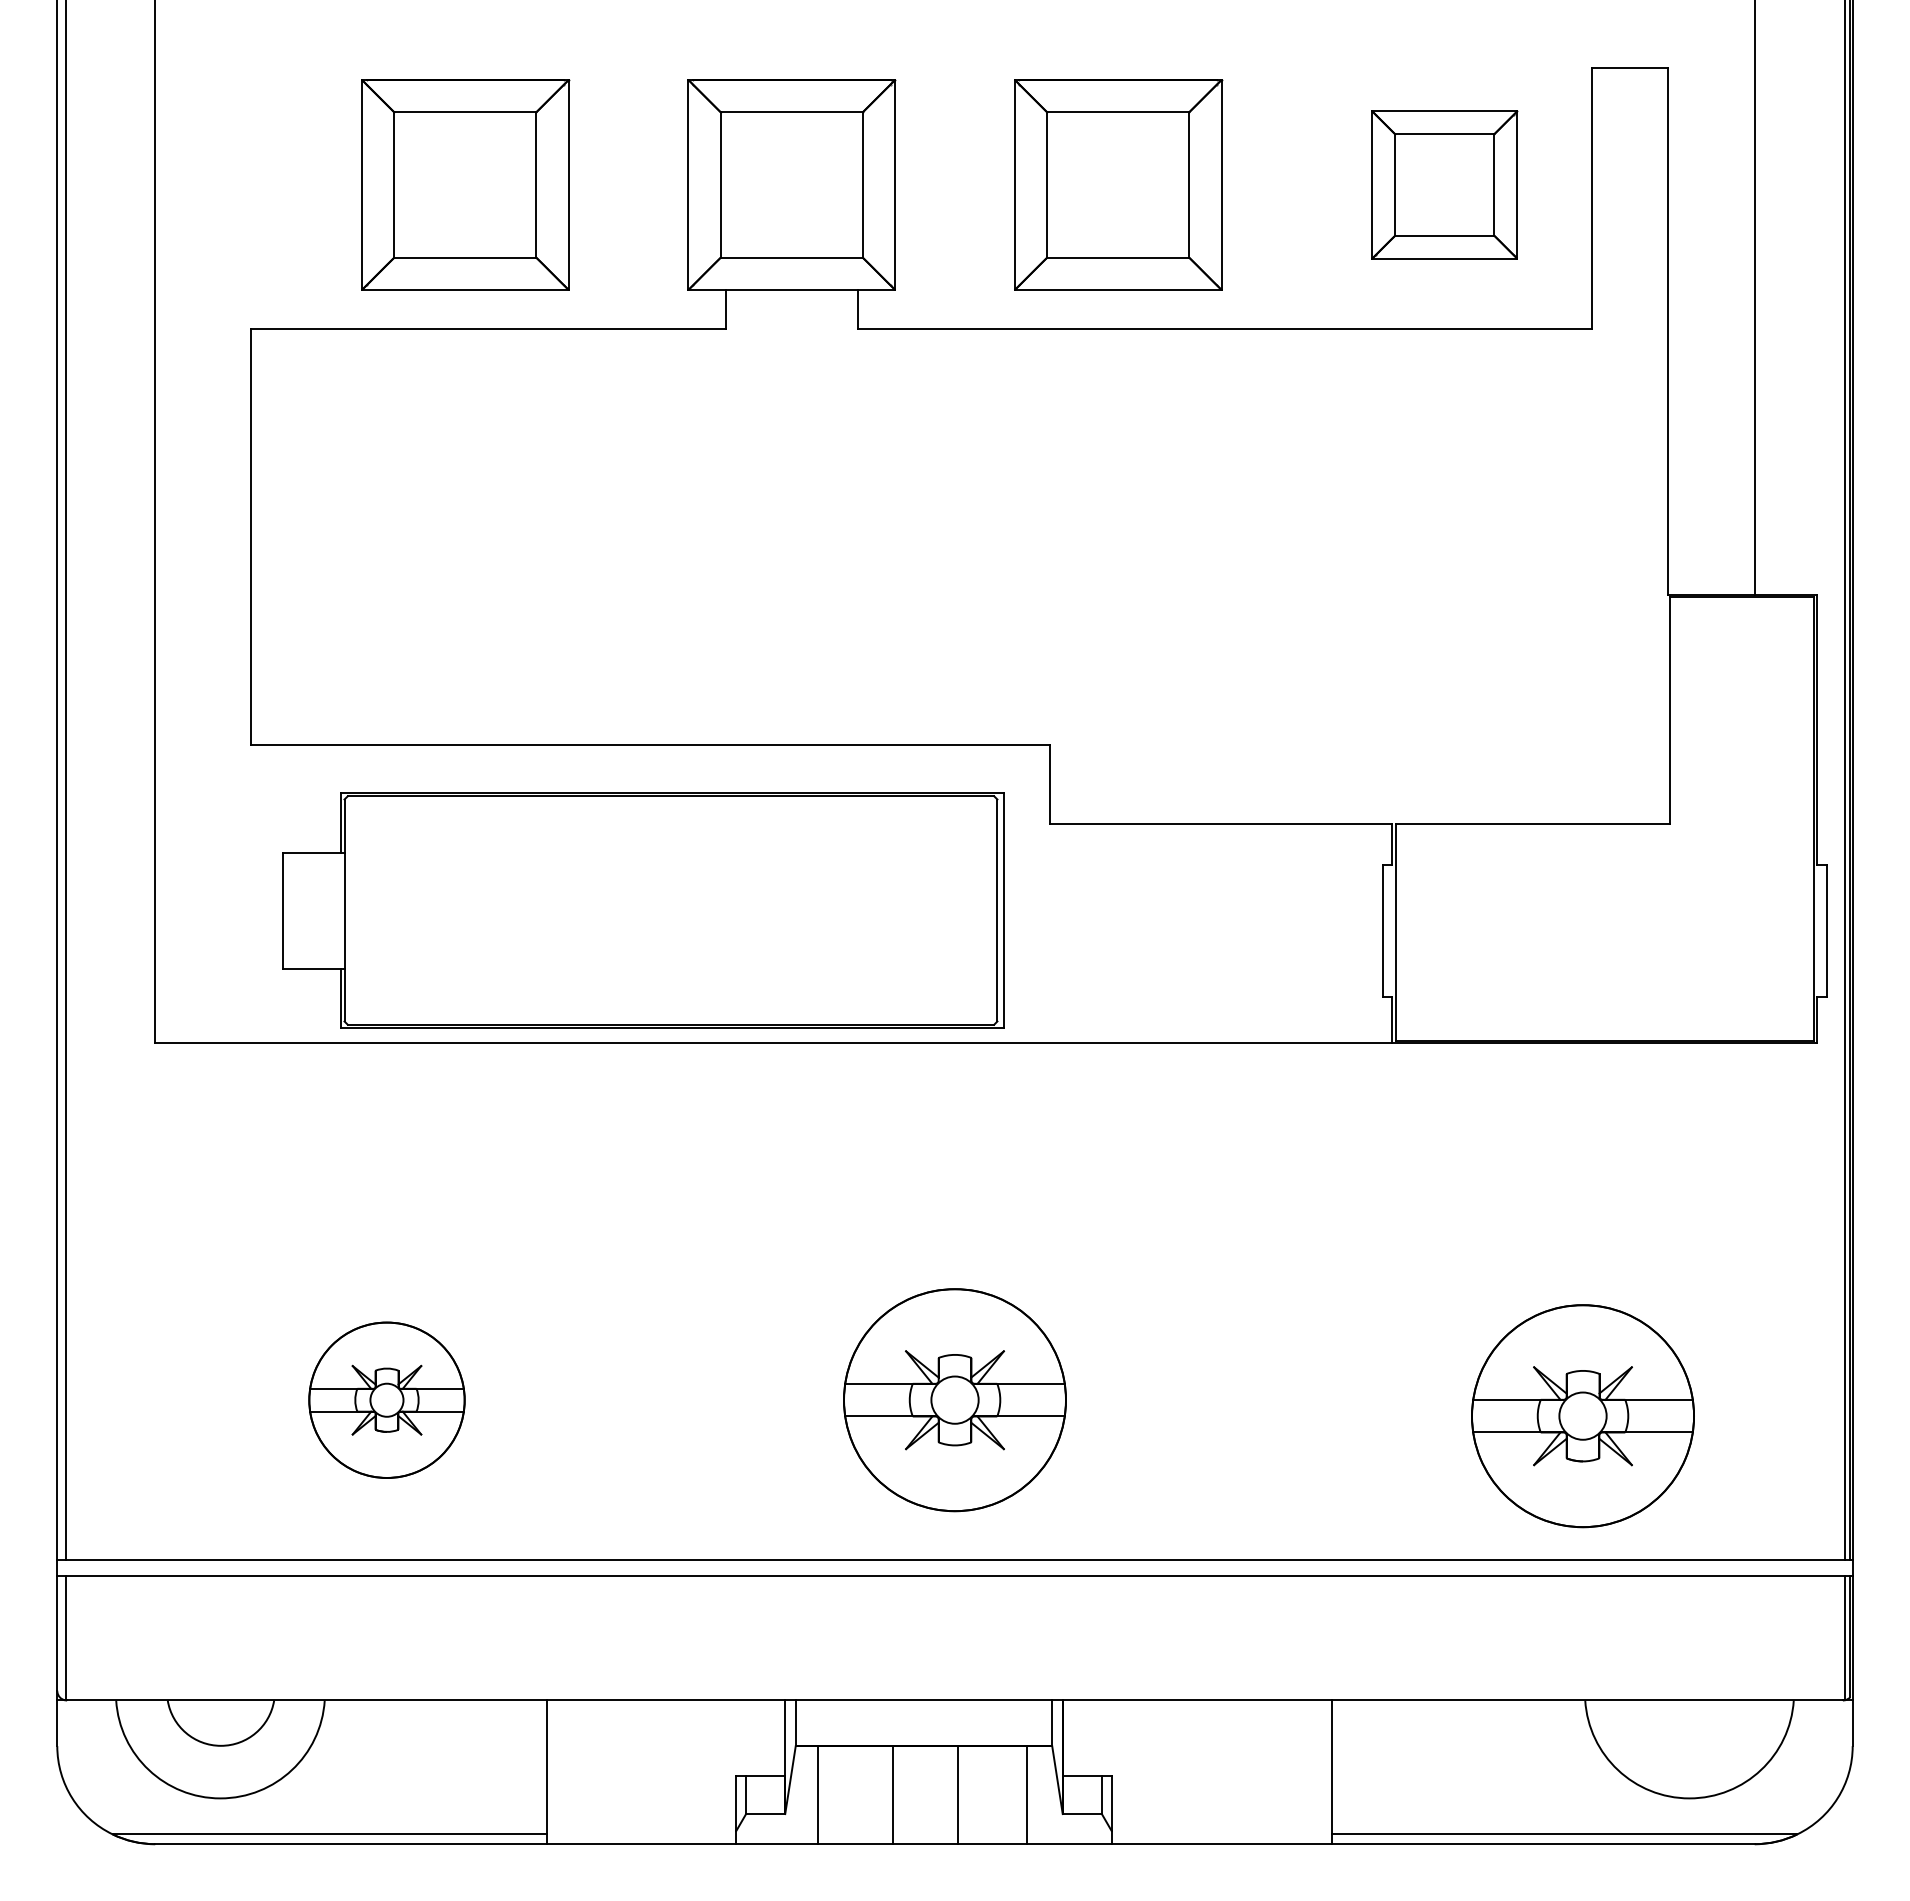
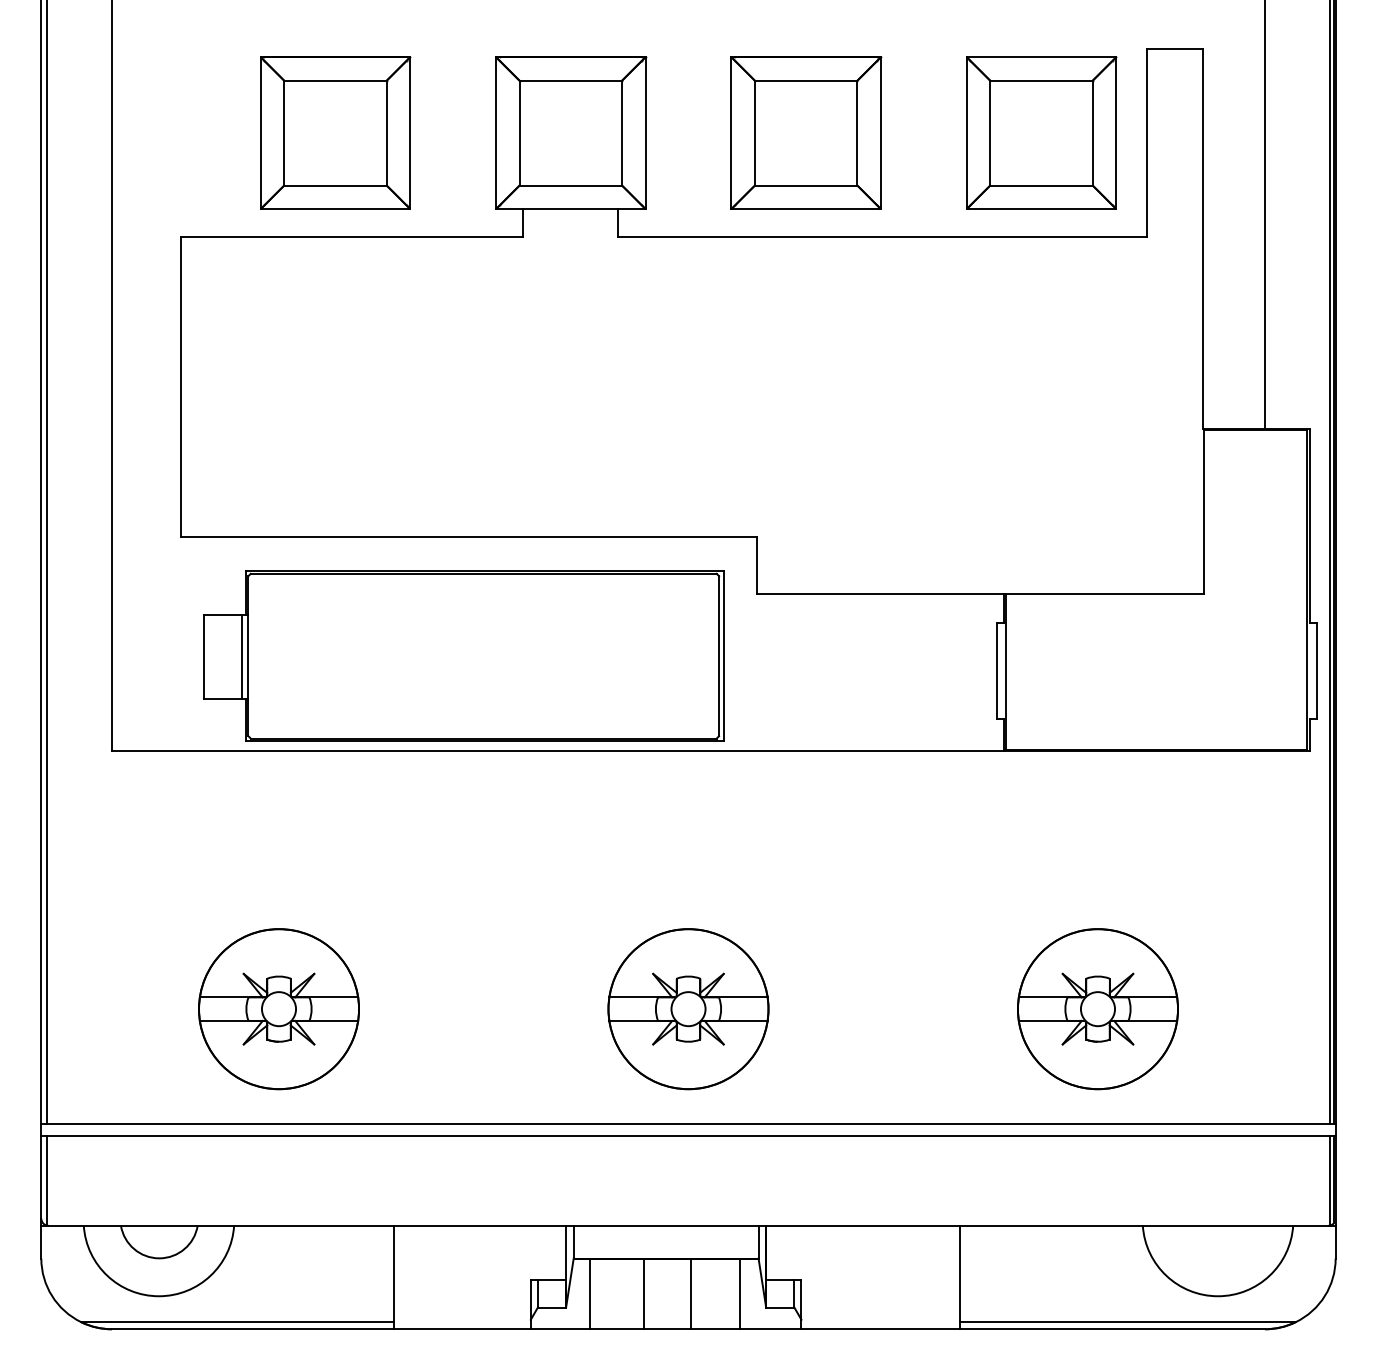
part: (1444, 184) -> (1041, 132), size x1.43
line: (335, 911) -> (241, 656), added
part: (386, 1400) -> (278, 1009), size x1.43
part: (1582, 1416) -> (1097, 1009), moved

